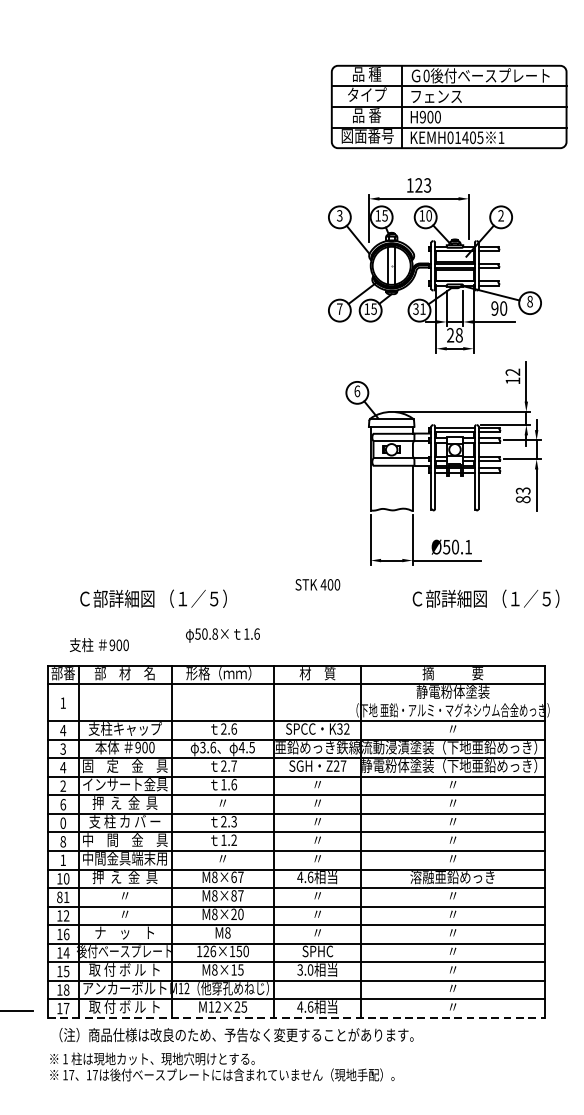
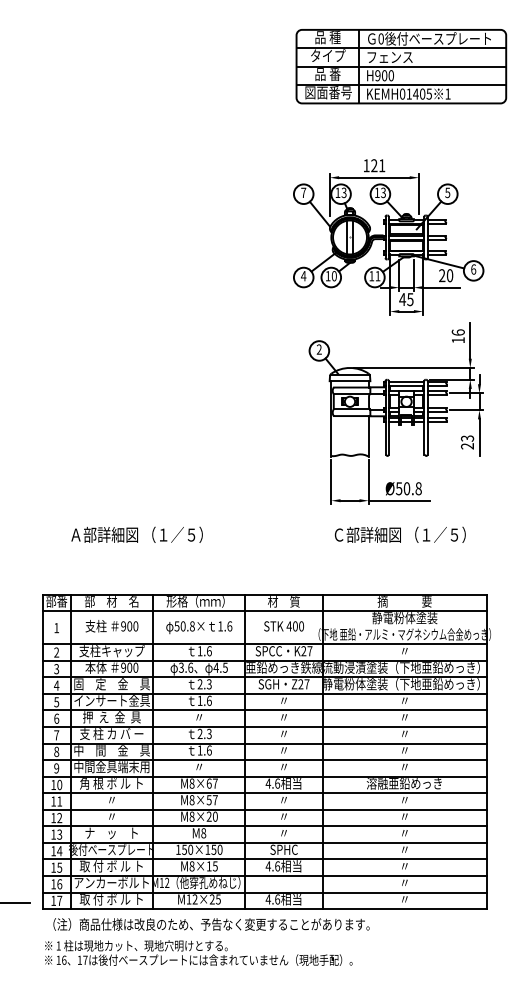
part: (449, 106) -> (401, 66), moved
text: (426, 185) -> (381, 165), 123 -> 121
text: (339, 215) -> (303, 192), 3 -> 7
text: (385, 215) -> (344, 192), 15 -> 13
text: (429, 215) -> (383, 192), 10 -> 13
text: (500, 215) -> (447, 192), 2 -> 5
text: (529, 301) -> (473, 269), 8 -> 6
text: (495, 308) -> (442, 275), 90 -> 20
text: (339, 309) -> (303, 276), 7 -> 4
text: (373, 309) -> (333, 276), 15 -> 10
text: (415, 309) -> (371, 276), 31 -> 11
text: (454, 335) -> (406, 299), 28 -> 45
text: (512, 372) -> (457, 332), 12 -> 16
text: (356, 391) -> (318, 349), 6 -> 2
text: (523, 499) -> (467, 446), 83 -> 23
text: (468, 546) -> (418, 488), Ø50.1 -> Ø50.8
text: (317, 584) -> (283, 626), moved
text: (84, 598) -> (75, 534), Ｃ部詳細図 （１／５） -> Ａ部詳細図 （１／５）
text: (485, 598) -> (399, 534), moved
text: (223, 635) -> (199, 627), moved
text: (98, 645) -> (111, 626), moved
text: (223, 729) -> (199, 651), 2.6 -> 1.6
text: (342, 729) -> (306, 651), K32 -> K27
text: (63, 730) -> (56, 652), 4 -> 2
text: (233, 766) -> (208, 684), 2.7 -> 2.3
text: (63, 786) -> (56, 702), 2 -> 5
text: (63, 823) -> (56, 735), 0 -> 7
text: (233, 840) -> (208, 750), 1.2 -> 1.6
text: (63, 860) -> (56, 768), 1 -> 9
text: (124, 877) -> (111, 783), 押  え  金  具 -> 角 根 ボ ル ト
text: (233, 895) -> (208, 799), M8×87 -> M8×57
text: (59, 897) -> (53, 801), 81 -> 11
text: (66, 934) -> (59, 834), 16 -> 13
text: (209, 951) -> (187, 849), 126×150 -> 150×150
text: (304, 970) -> (272, 866), 3.0 -> 4.6
text: (66, 990) -> (59, 884), 18 -> 16
line: (295, 1018) -> (264, 909), dashed -> solid
text: (71, 1074) -> (64, 959), 17 -> 16

